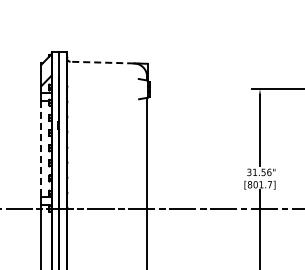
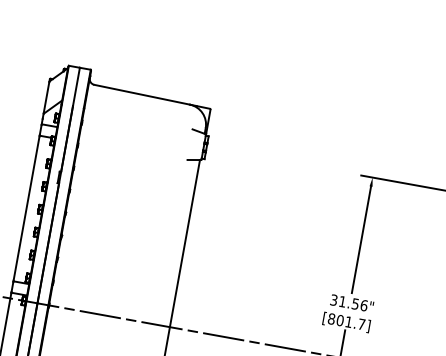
line: (102, 62) -> (142, 94), dashed -> solid
line: (41, 149) -> (26, 209), dashed -> solid

